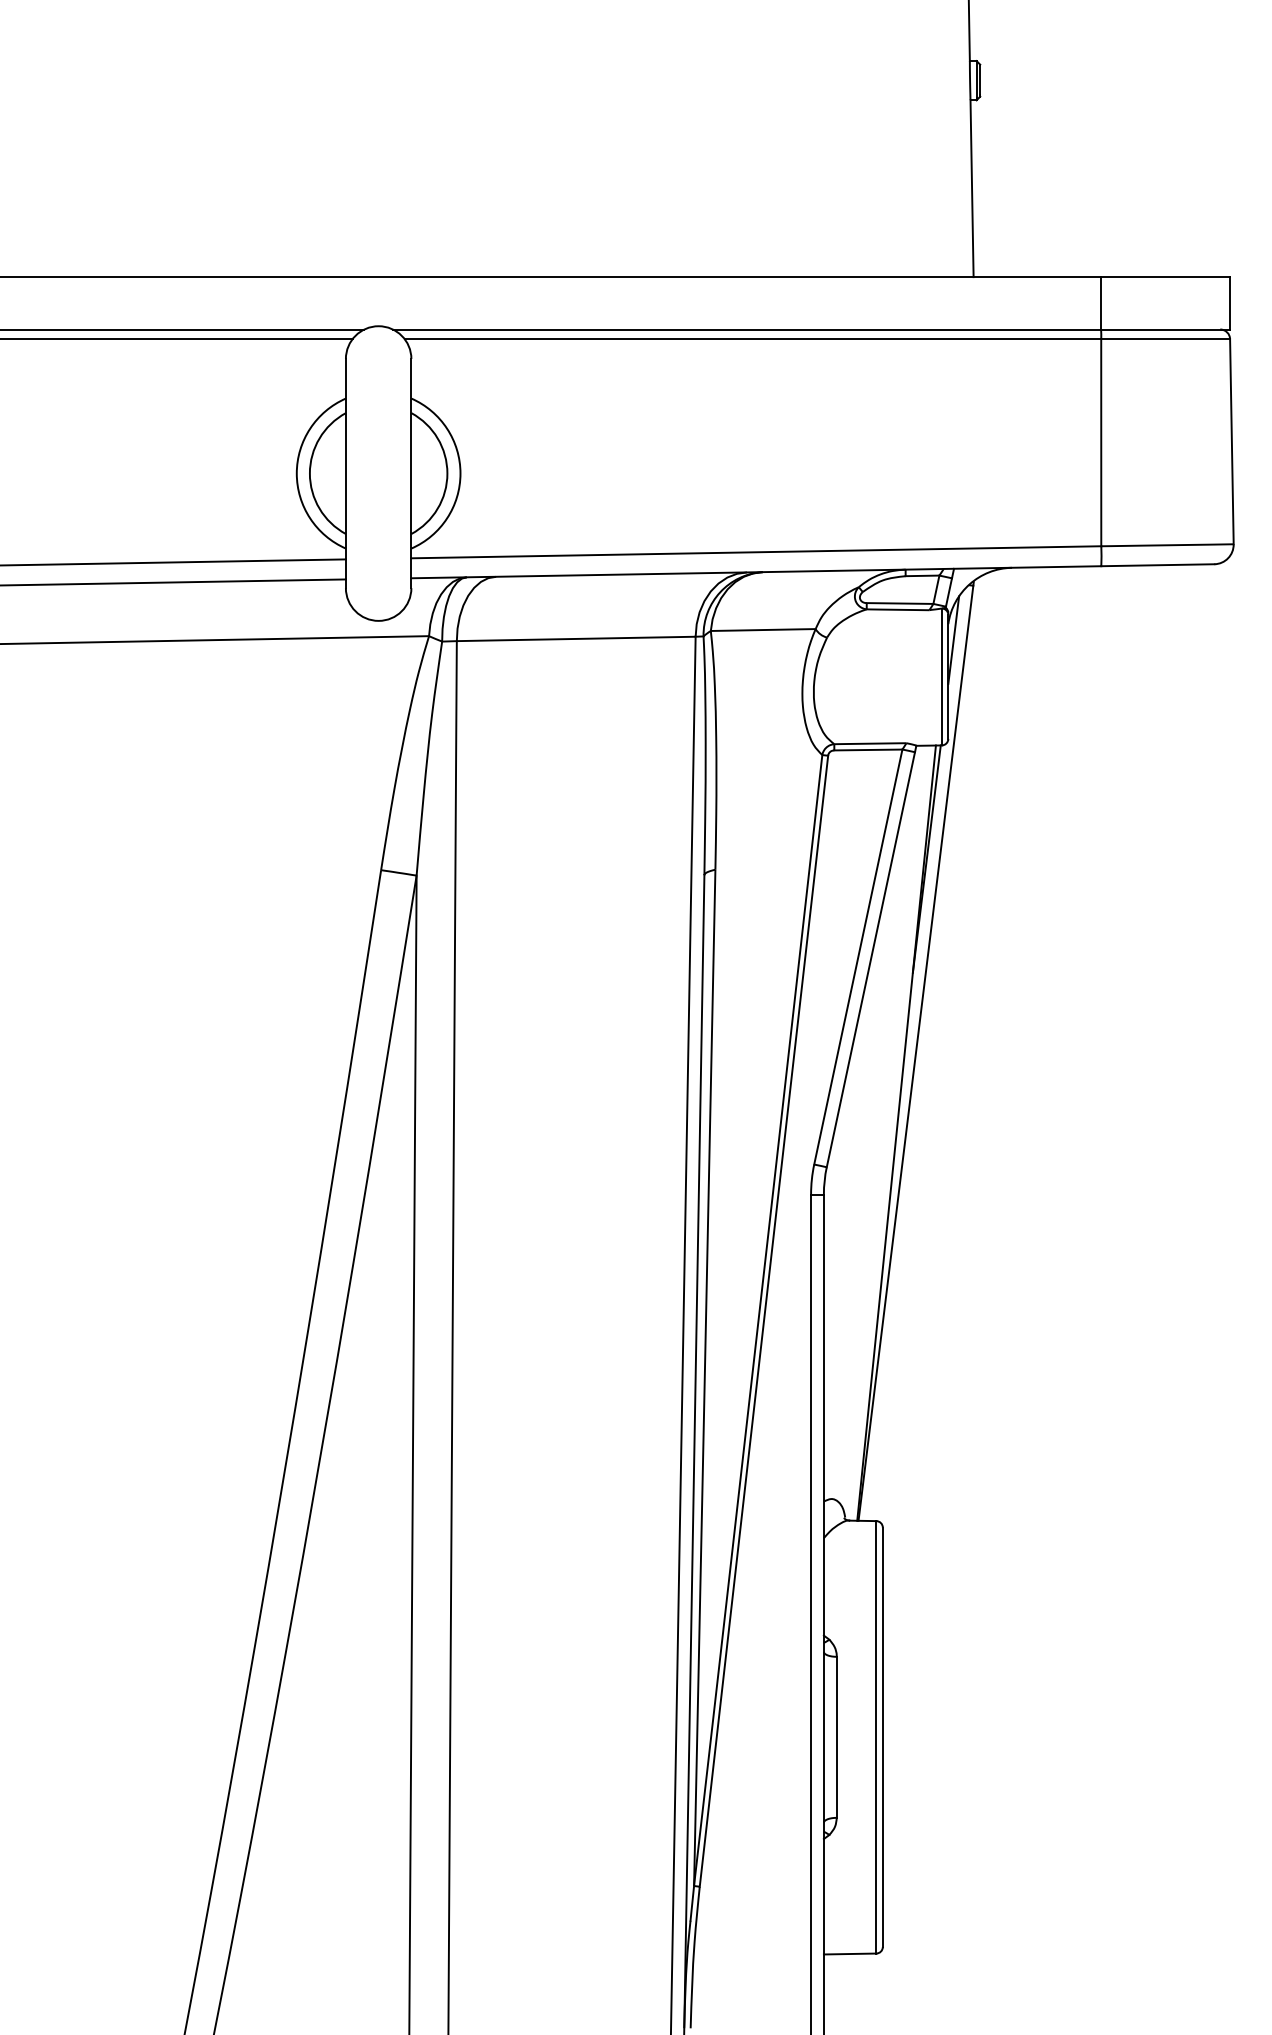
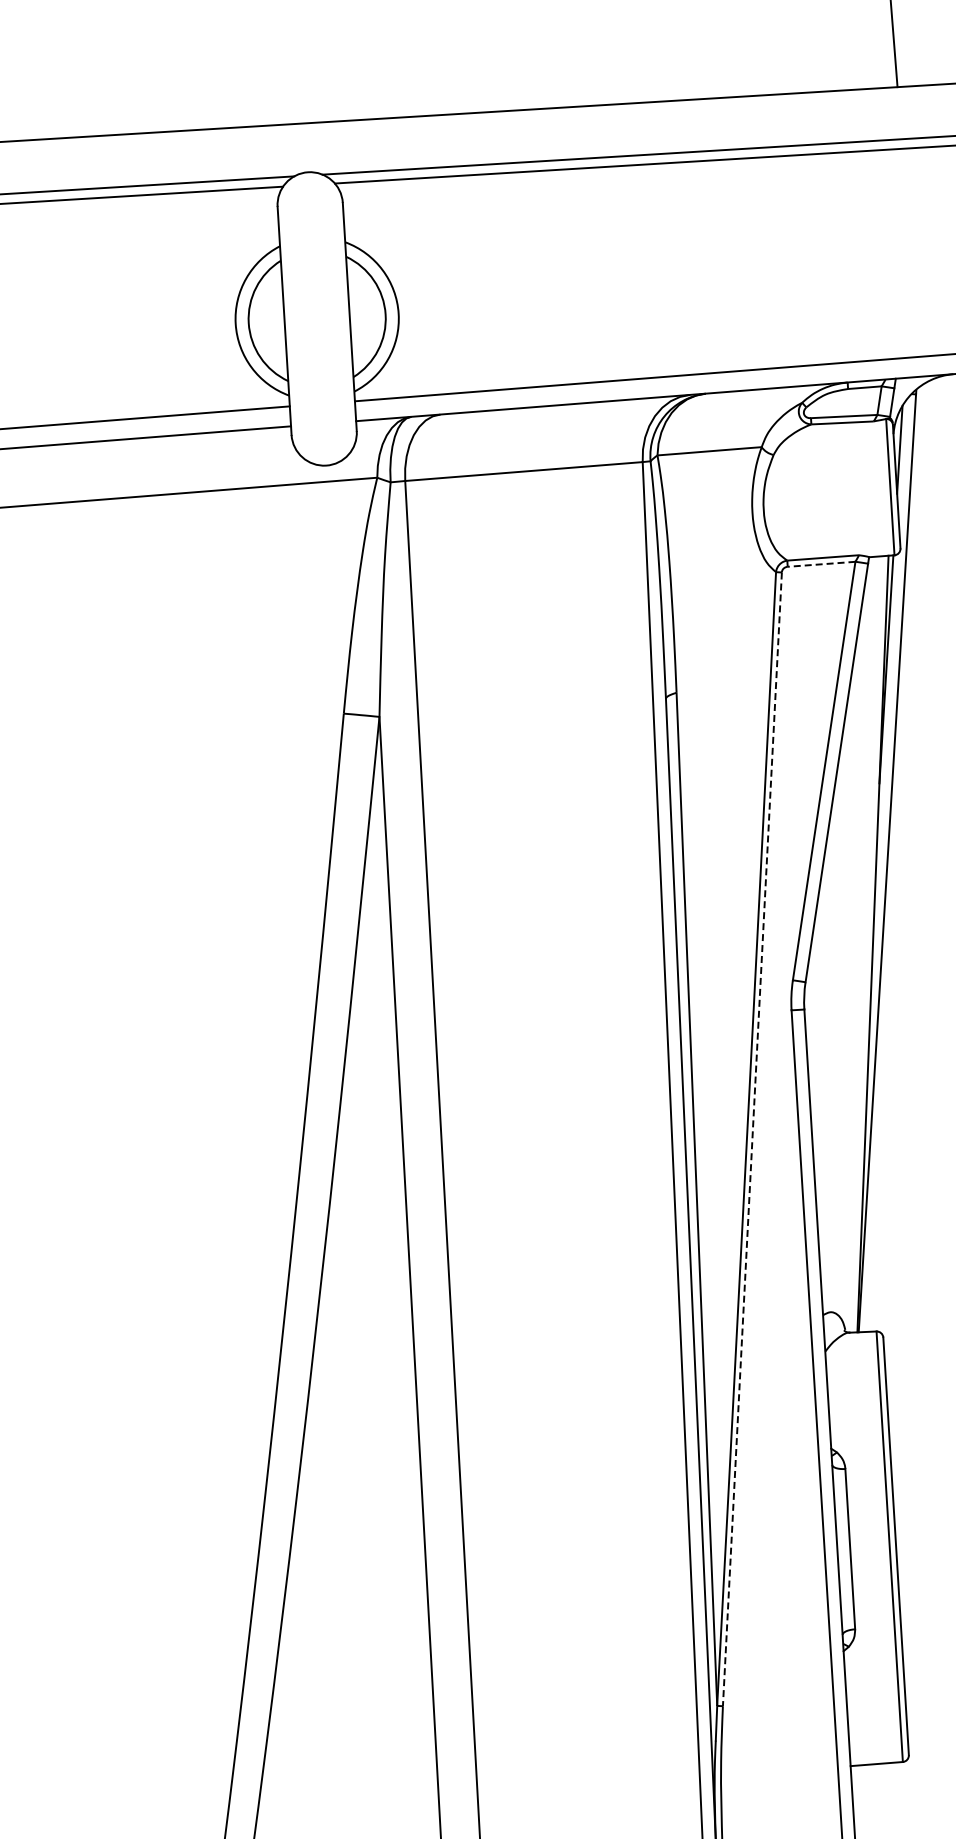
line: (867, 750) -> (820, 564), solid -> dashed
line: (763, 1321) -> (751, 1139), solid -> dashed

